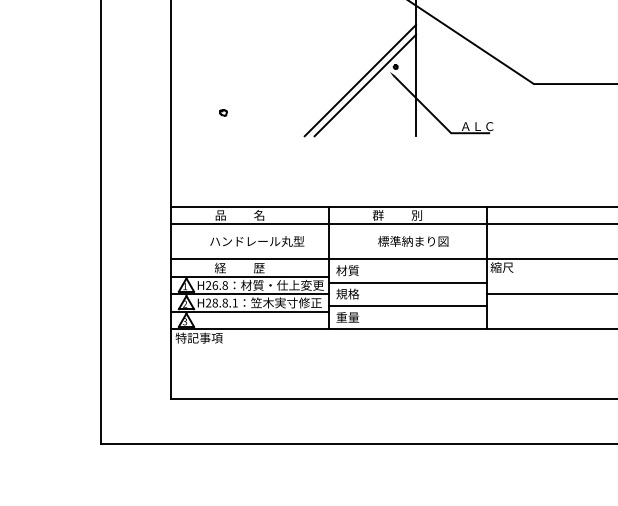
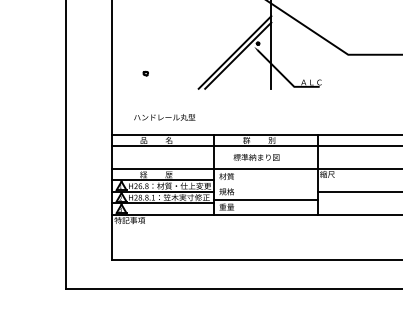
text: (256, 241) -> (164, 117), moved
text: (413, 241) -> (256, 157), moved
line: (407, 282) -> (265, 184), removed

